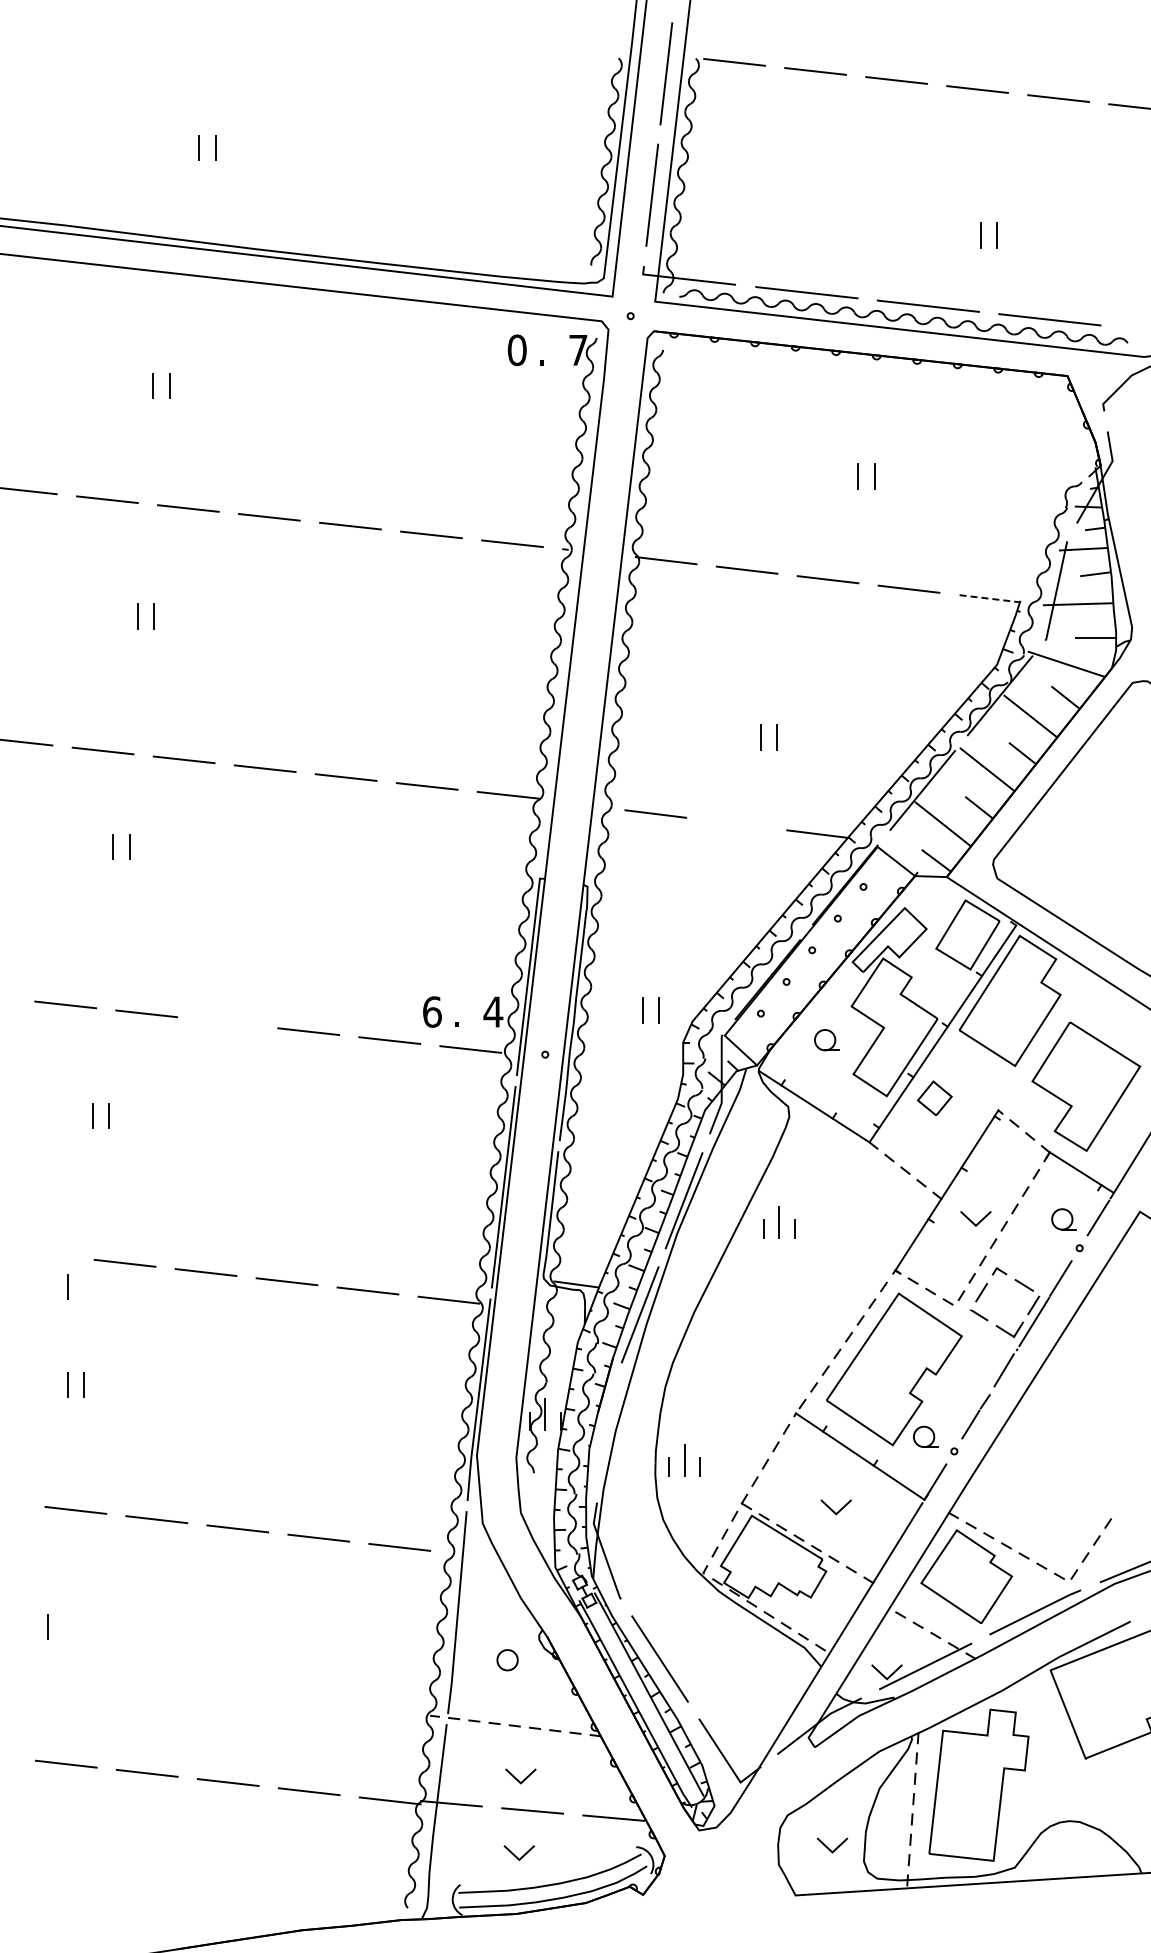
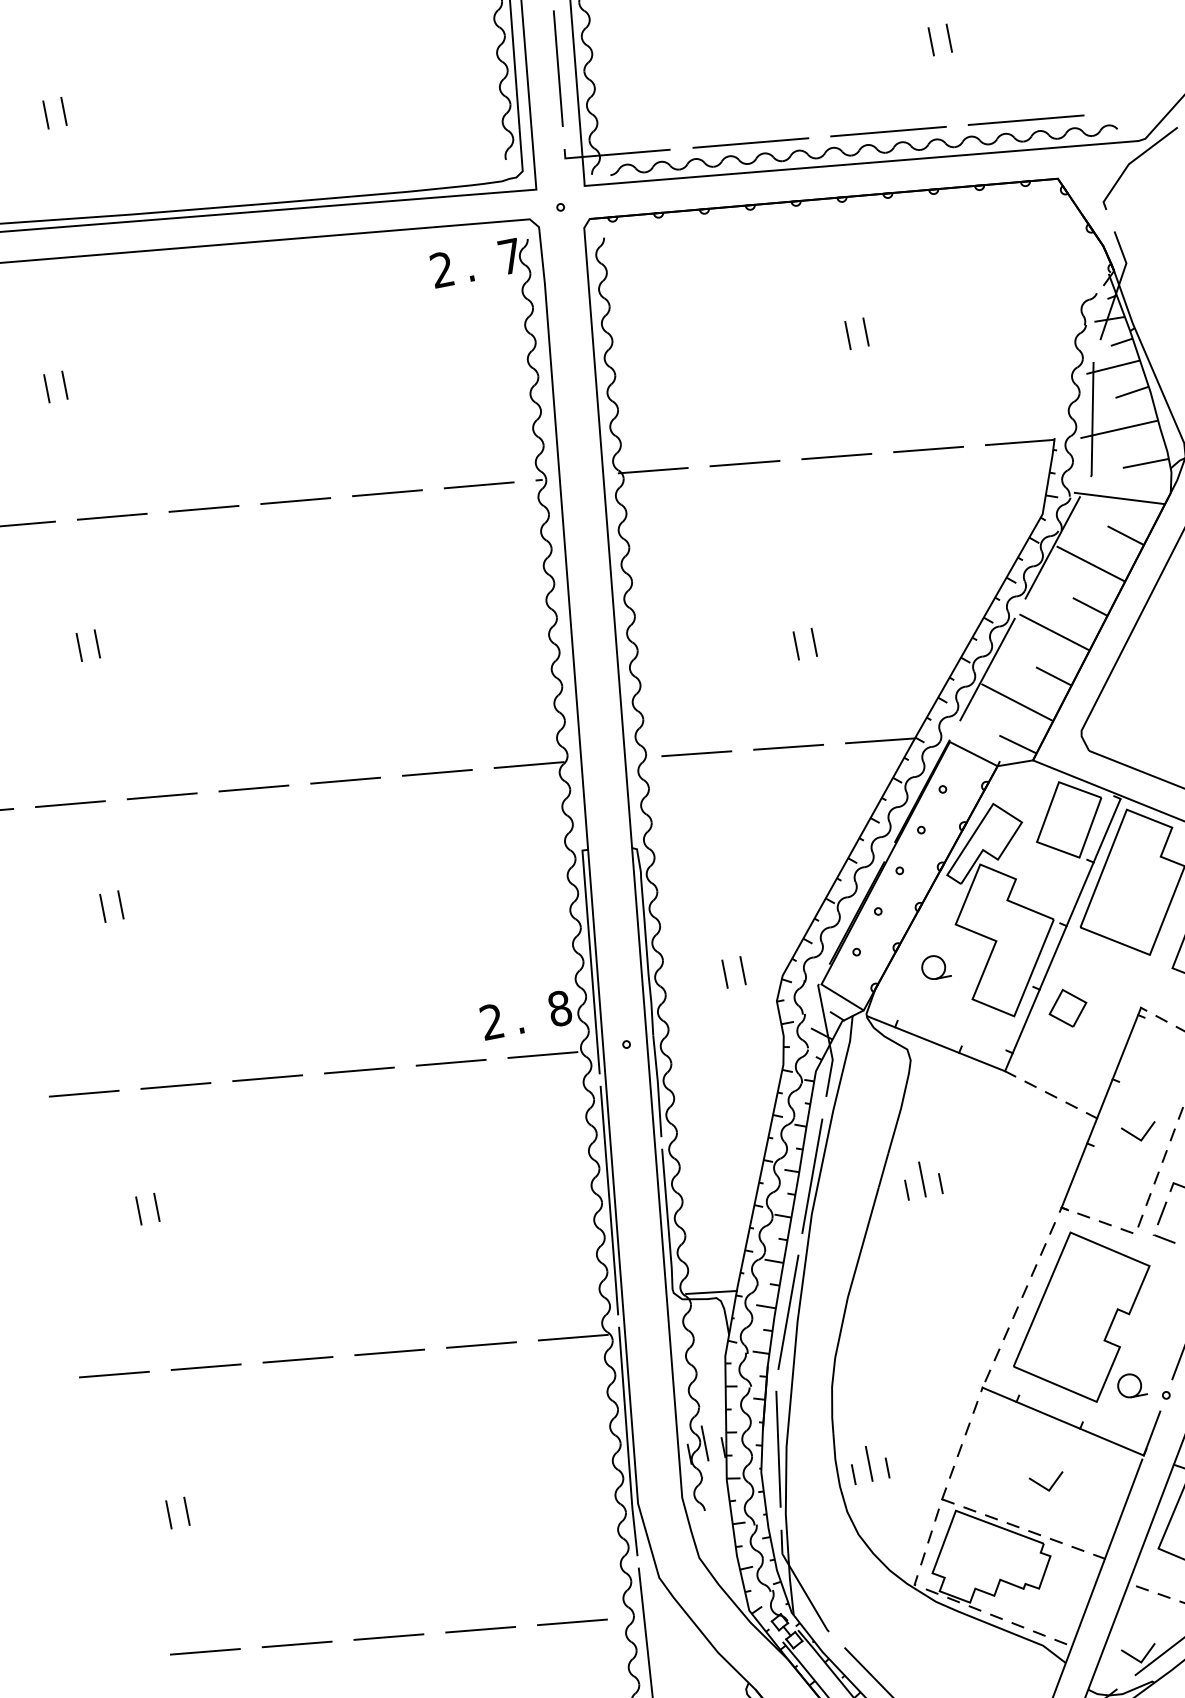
text: (516, 350) -> (441, 270), 0 -> 2
line: (990, 598) -> (1020, 442), dashed -> solid
line: (736, 823) -> (788, 746), added
text: (432, 1011) -> (492, 1021), 6 -> 2
text: (493, 1011) -> (559, 1007), 4 -> 8
line: (227, 1022) -> (267, 1077), added
line: (43, 1253) -> (113, 1374), added
line: (67, 1286) -> (147, 1405), removed
line: (608, 1431) -> (778, 1448), added

